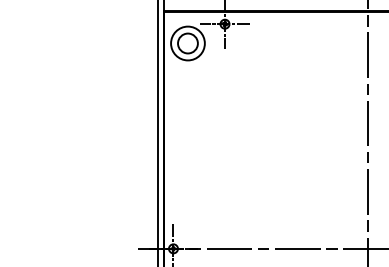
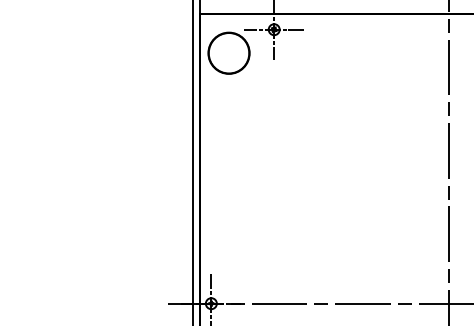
circle: (187, 43) -> (228, 53), size x1.67

